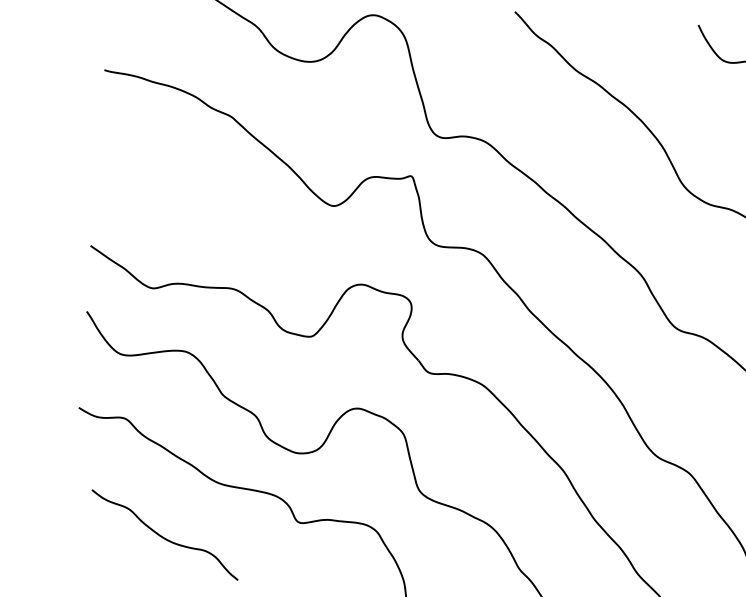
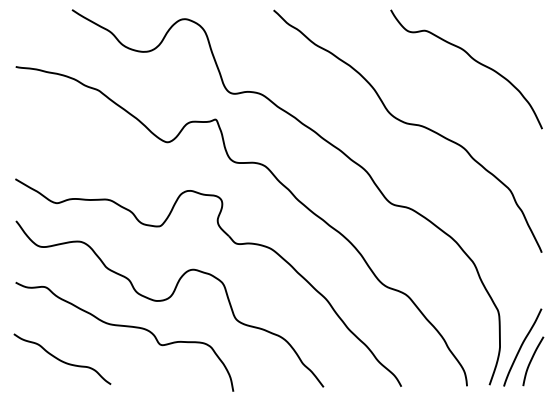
curve: (164, 536) -> (62, 360), moved

